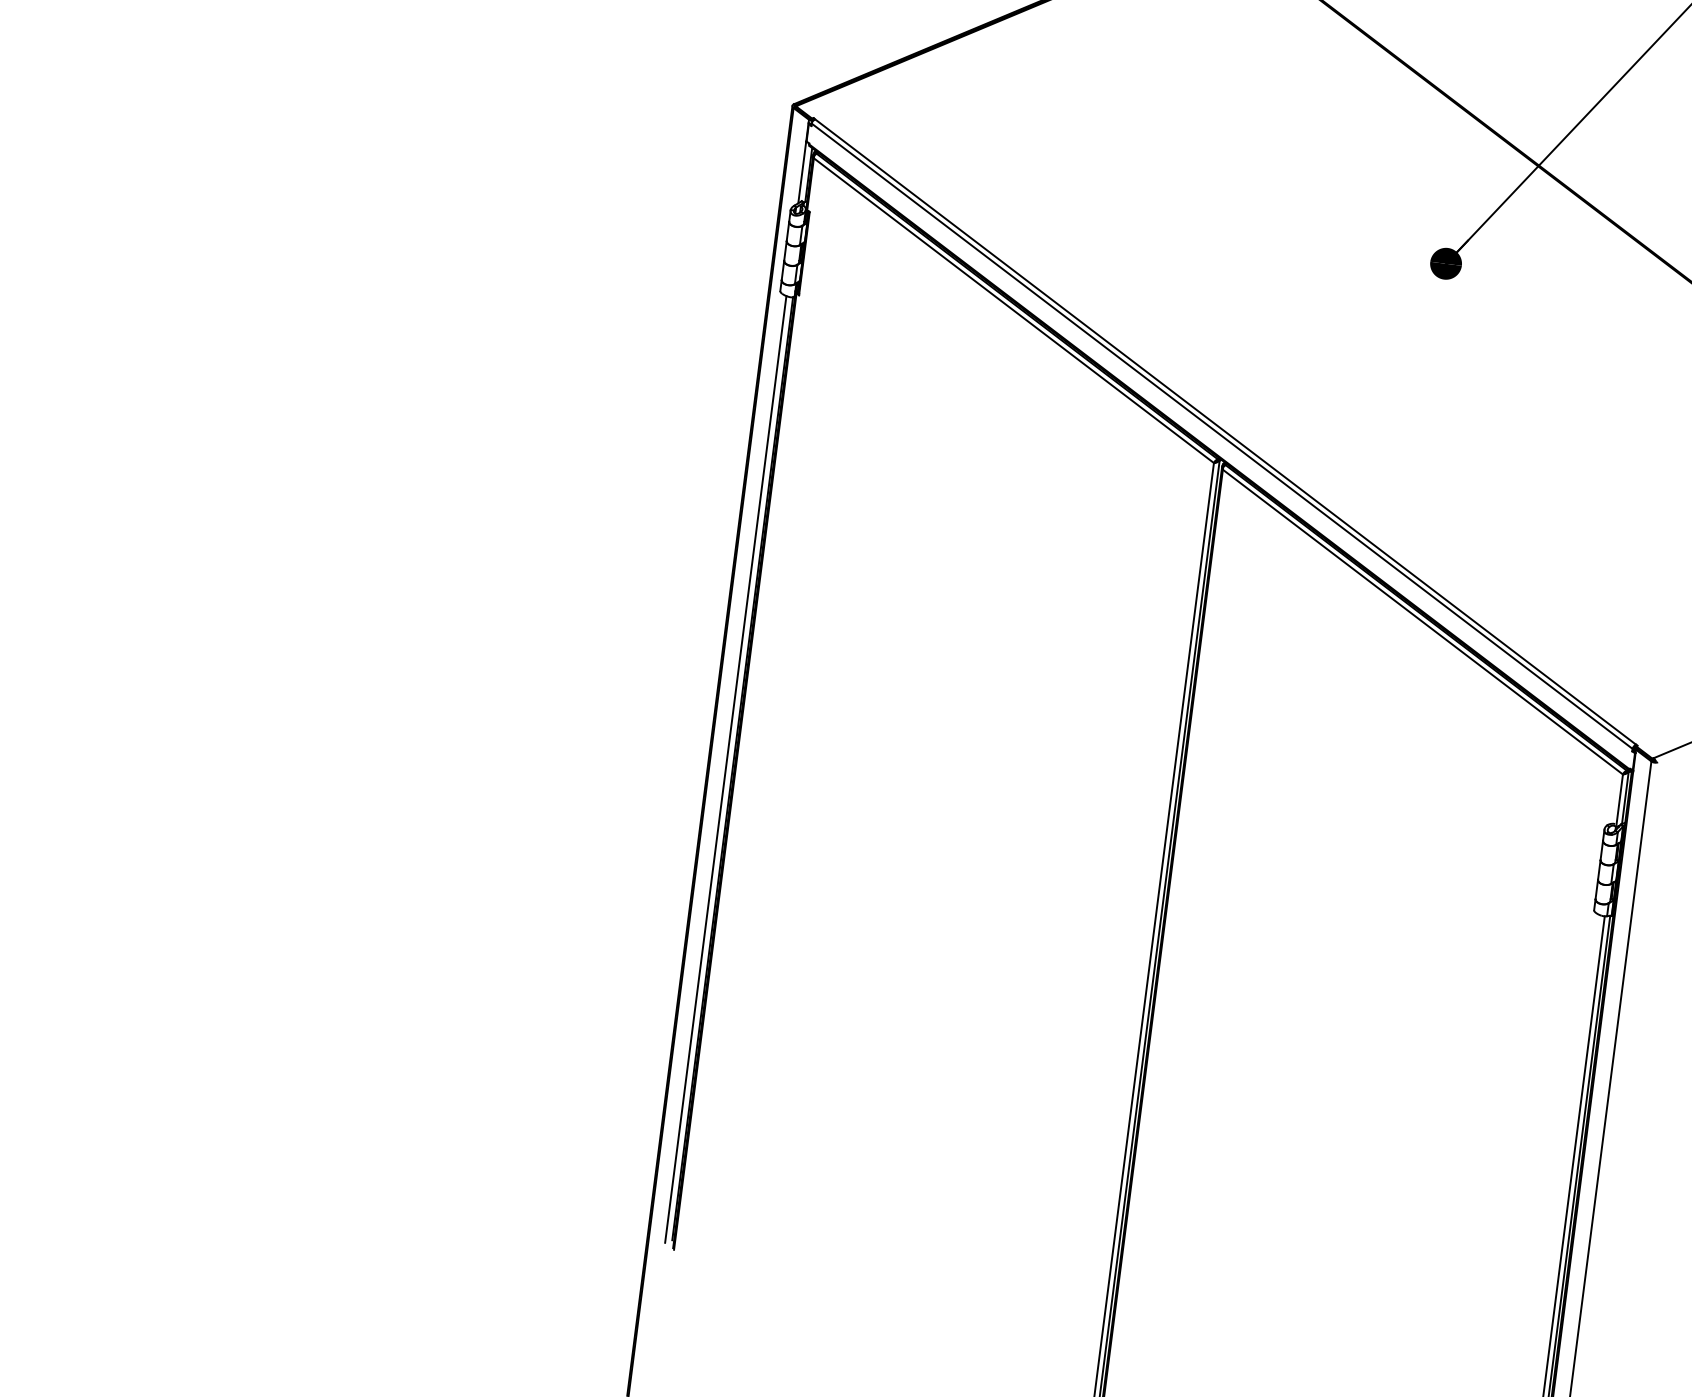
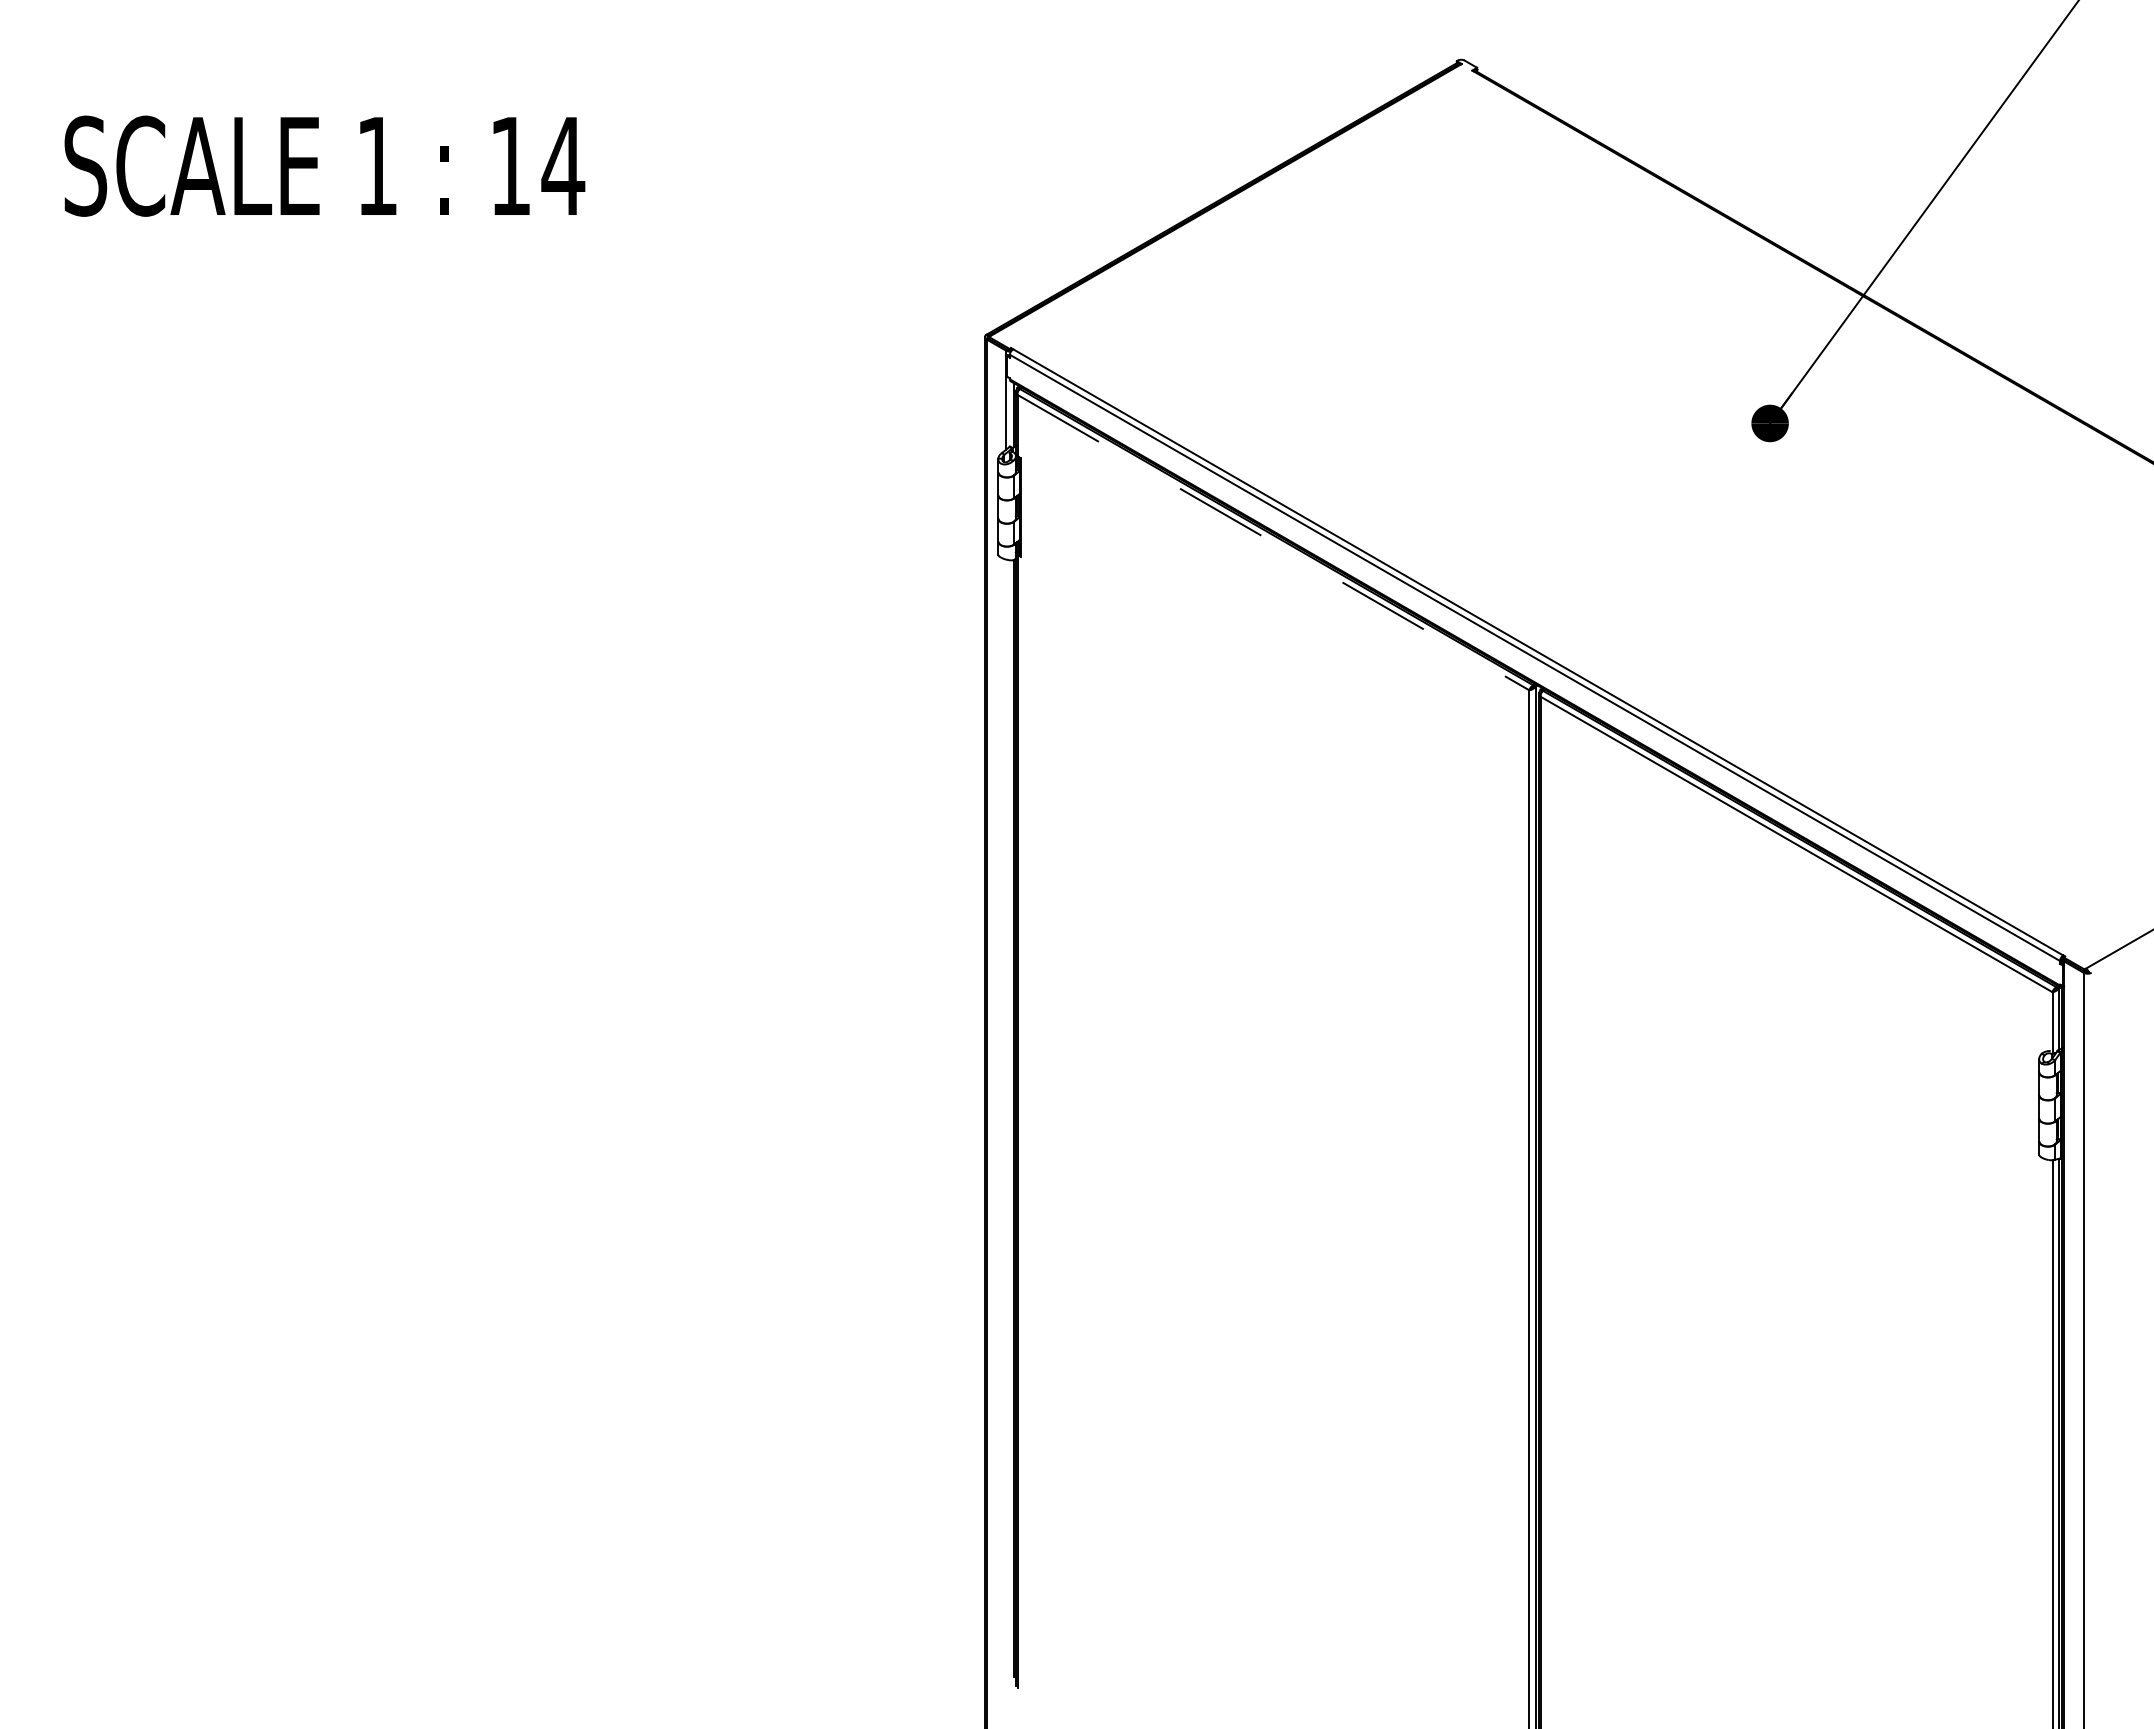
line: (1013, 310) -> (1273, 542), solid -> dashed
line: (726, 769) -> (1006, 1120), removed

